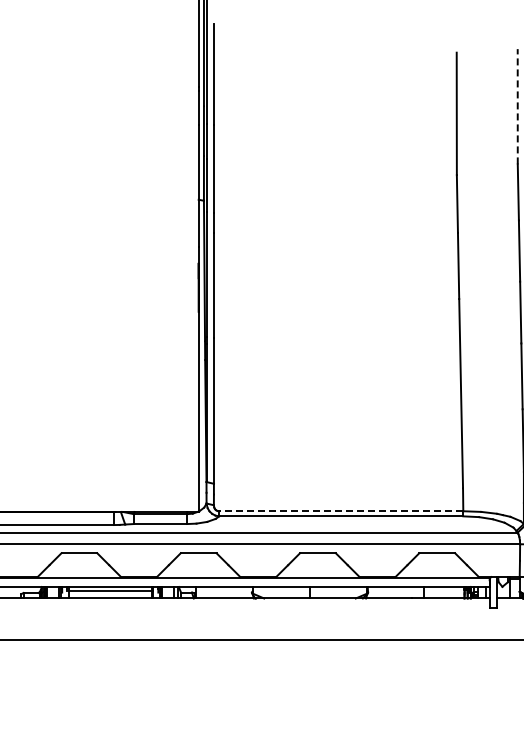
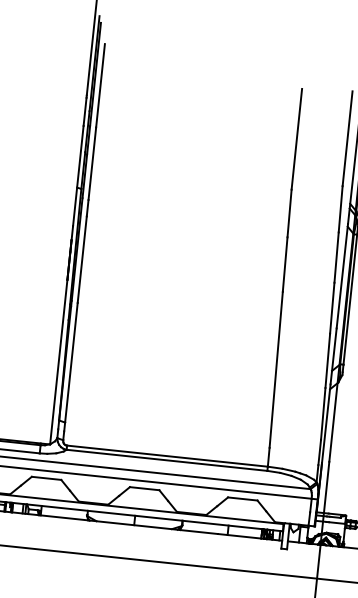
line: (517, 106) -> (347, 138), dashed -> solid
line: (340, 511) -> (166, 456), dashed -> solid

